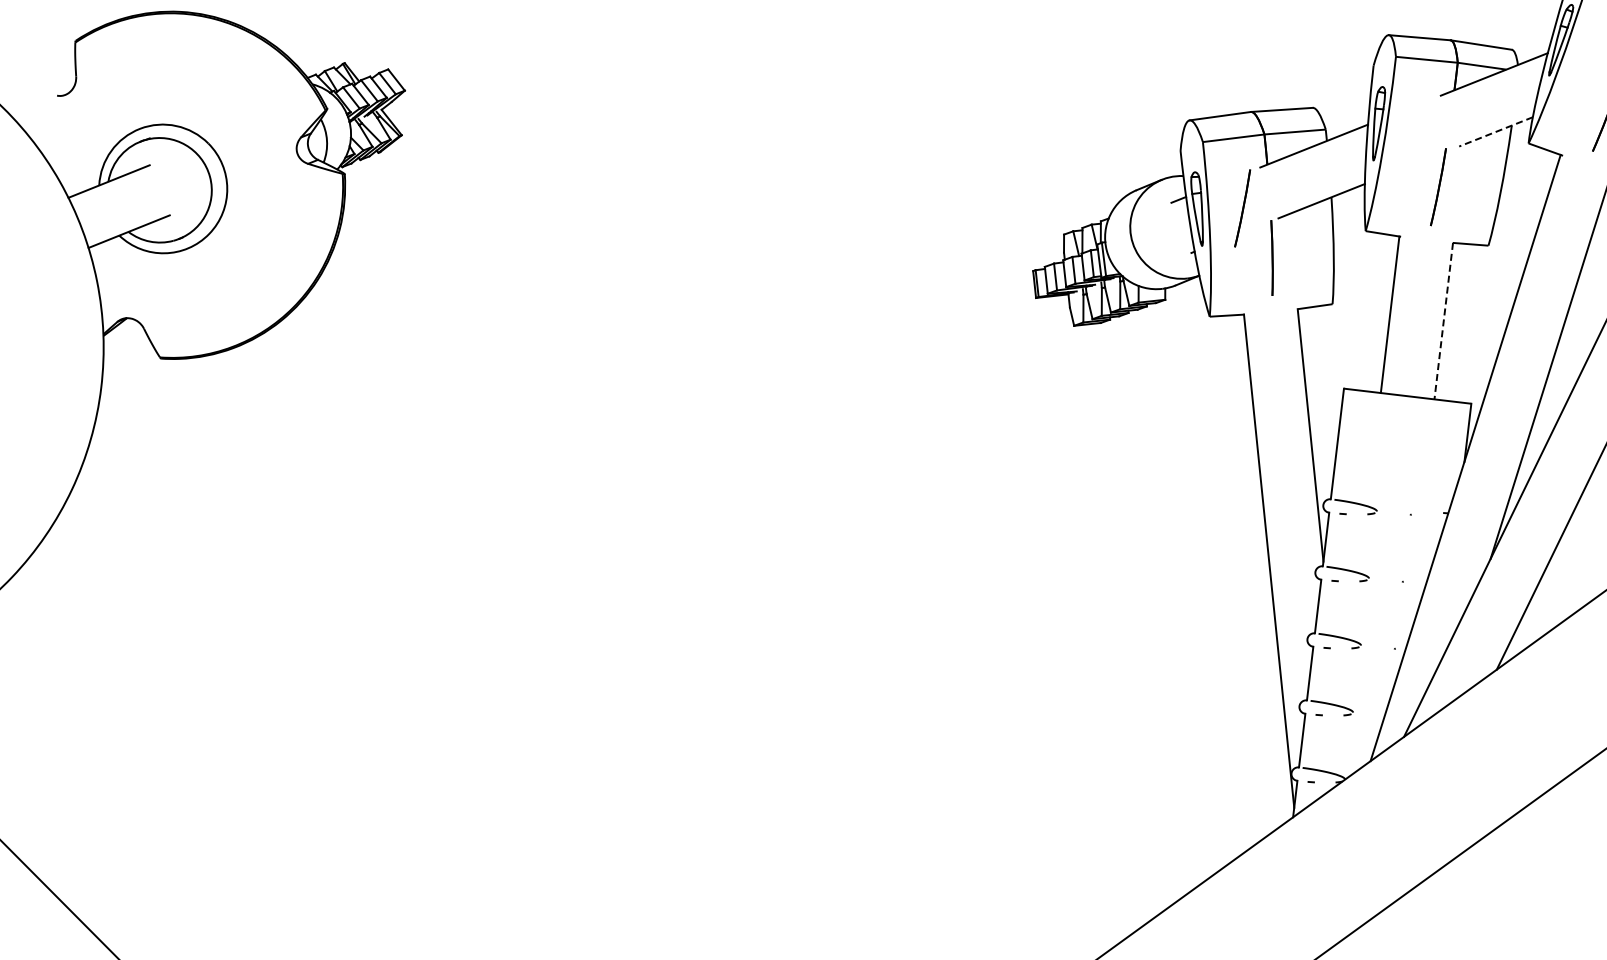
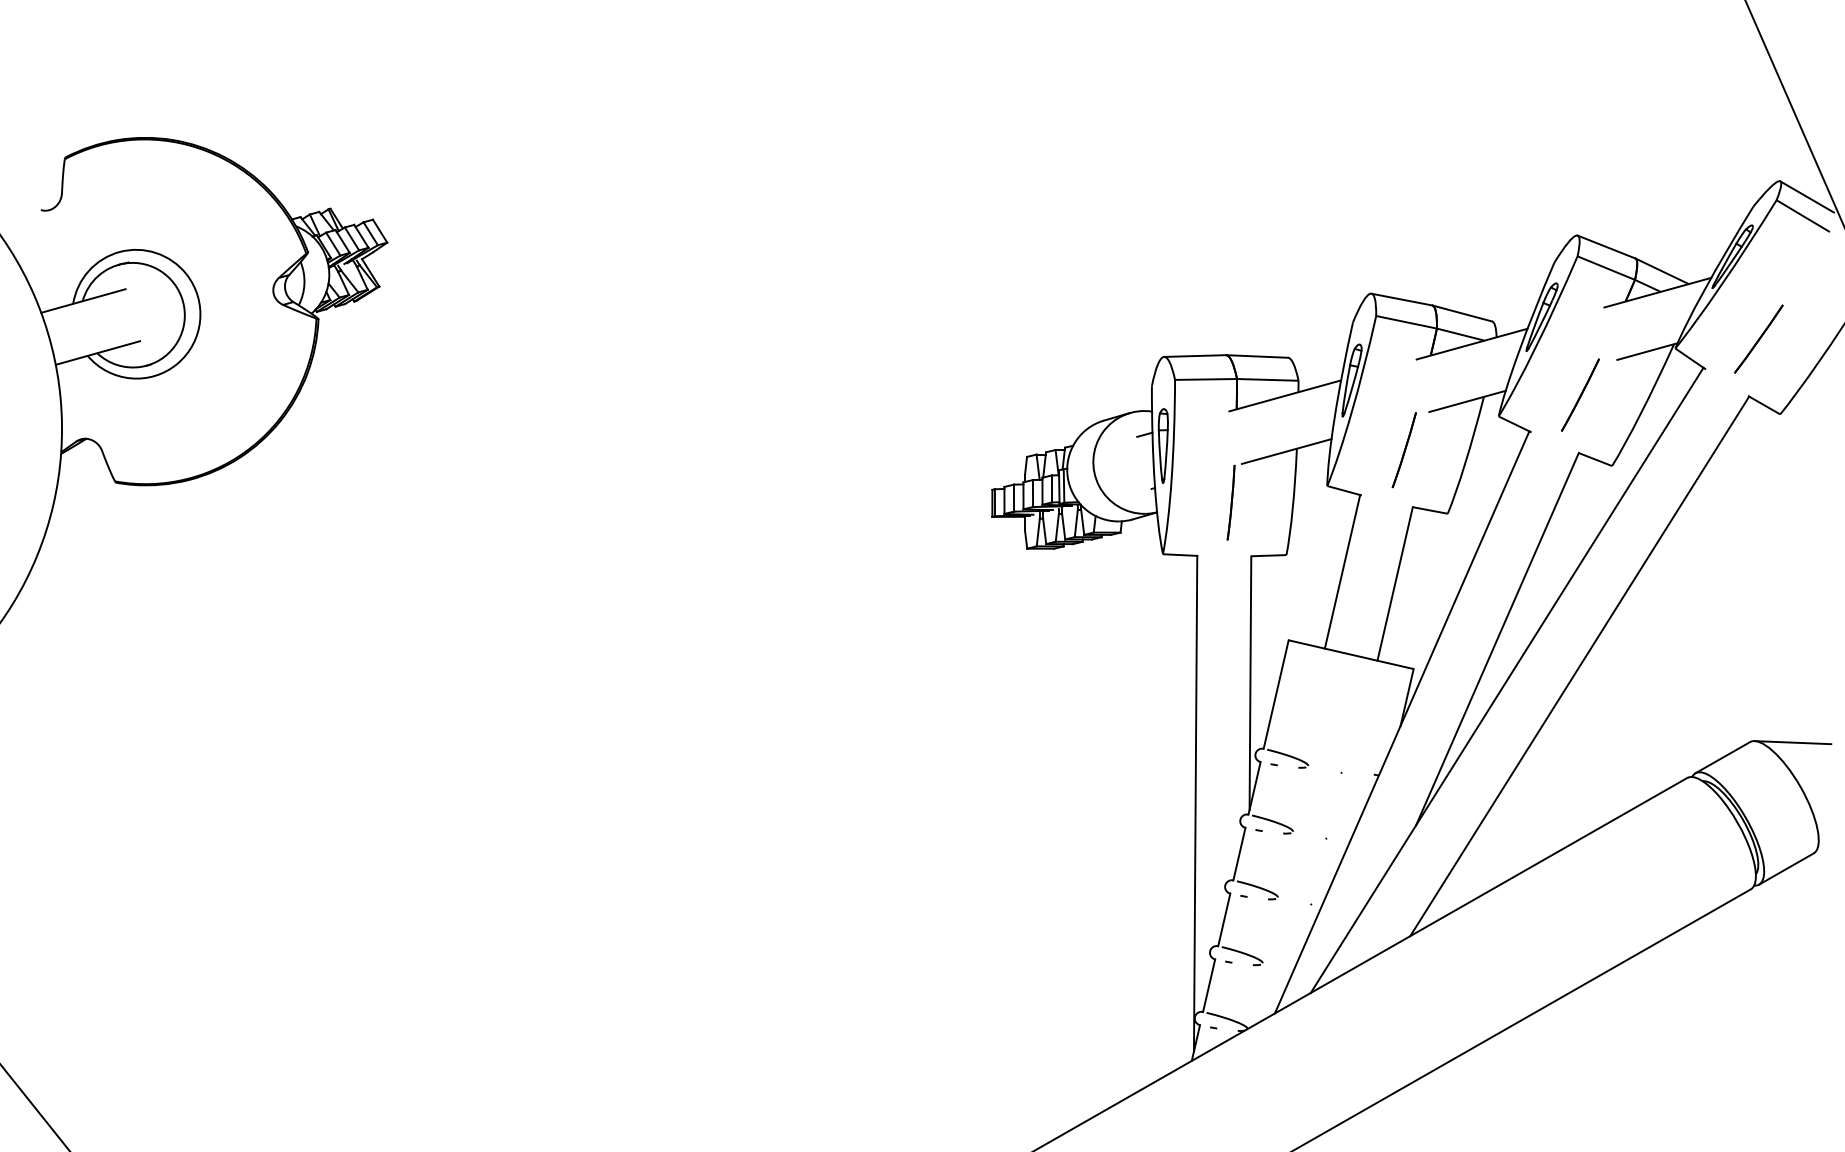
line: (1495, 131) -> (1467, 401), dashed -> solid
line: (1242, 208) -> (1207, 450), removed
line: (1444, 320) -> (1395, 583), dashed -> solid

